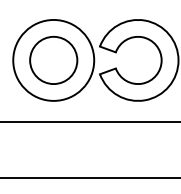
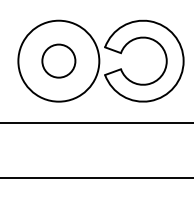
circle: (53, 59) -> (58, 60), size x0.7

